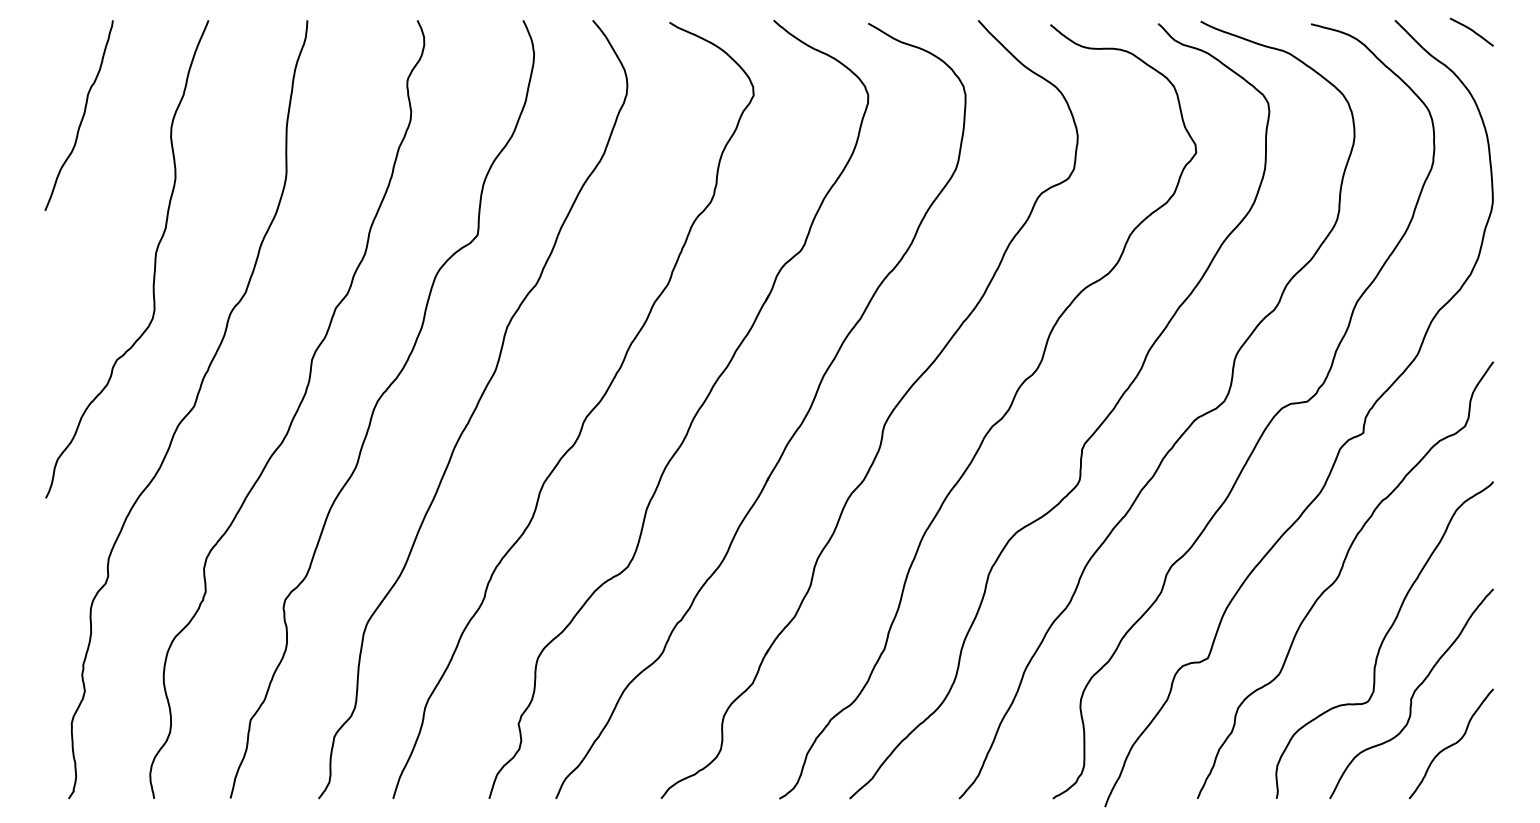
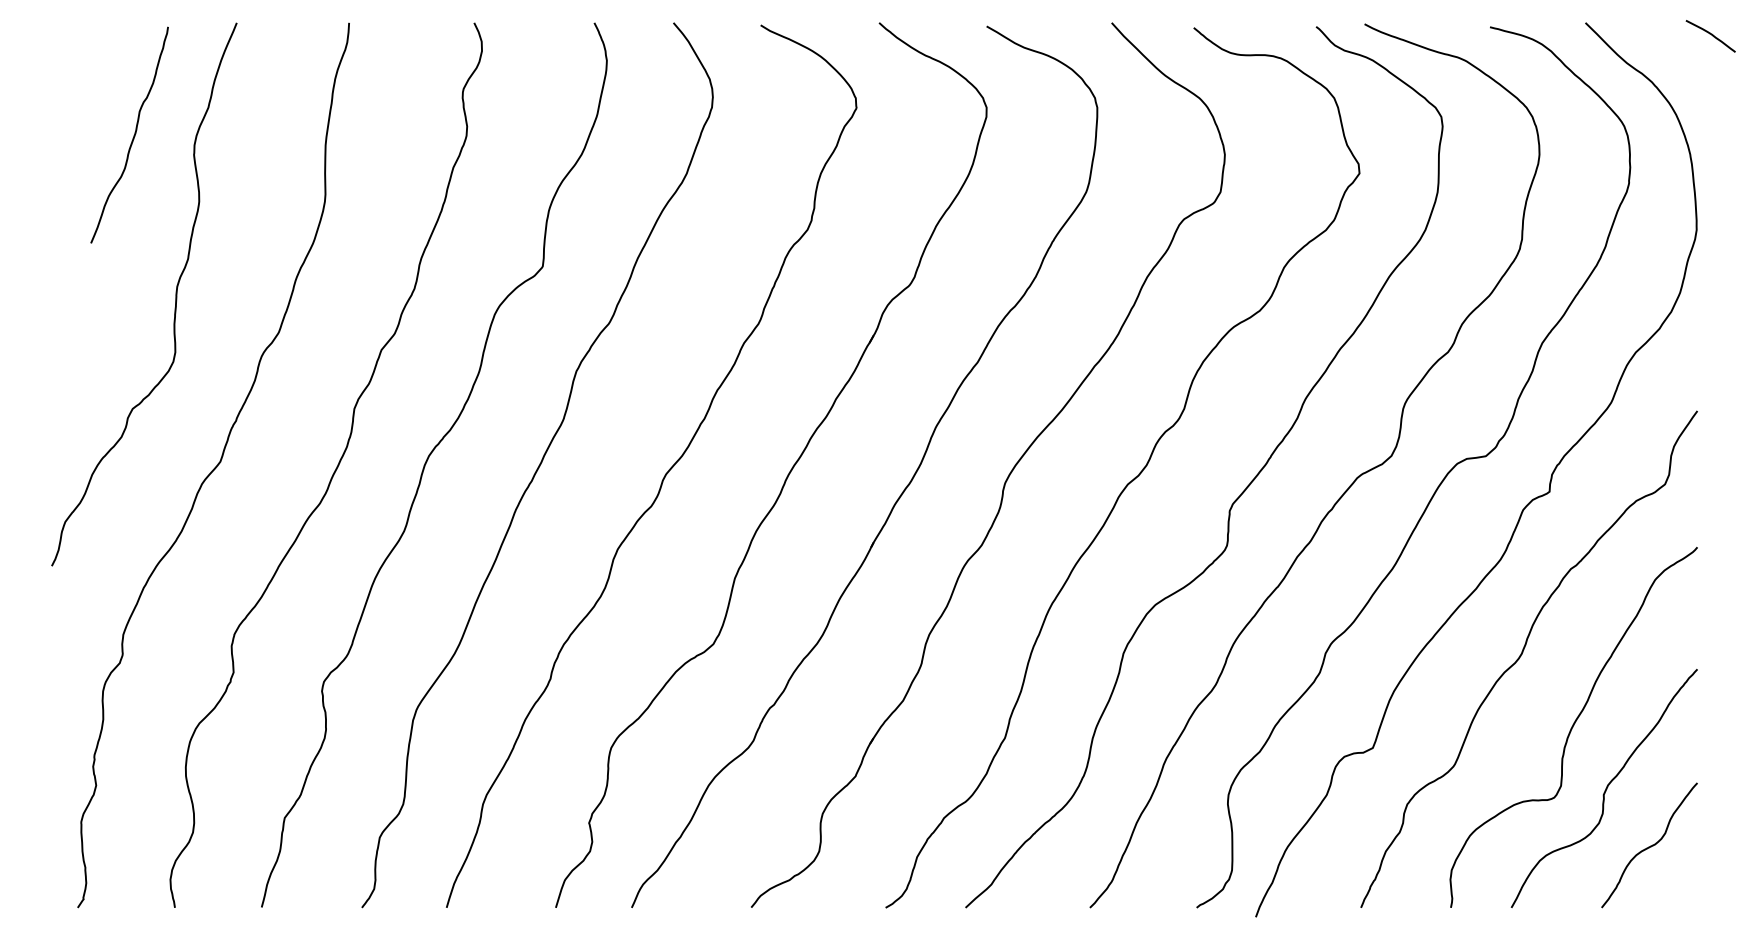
curve: (1472, 31) -> (1711, 35), moved
curve: (82, 115) -> (133, 135), moved

